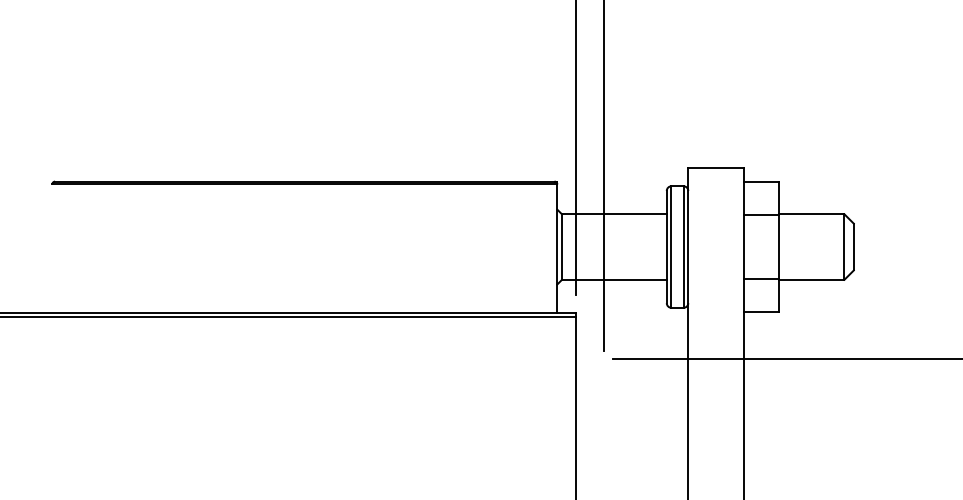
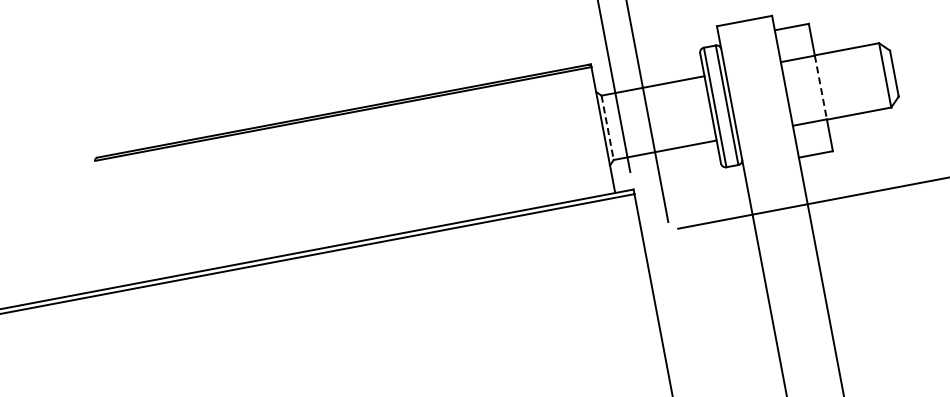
line: (562, 247) -> (608, 128), solid -> dashed
line: (779, 247) -> (821, 87), solid -> dashed

